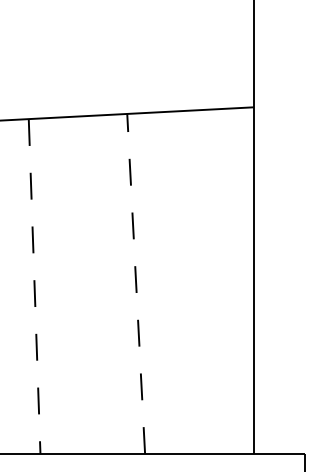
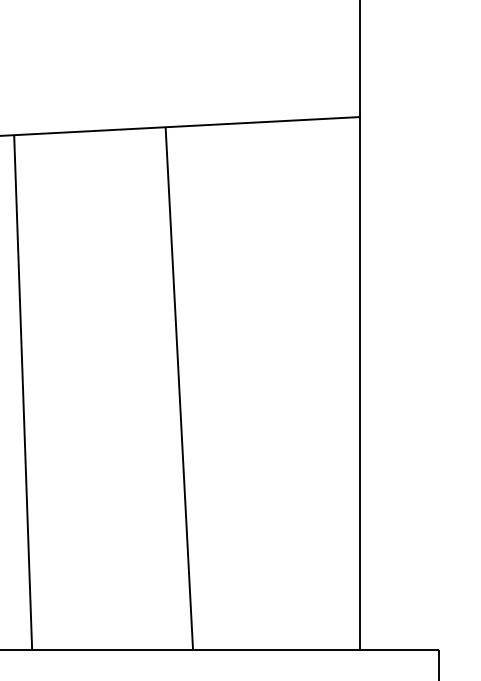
line: (136, 283) -> (179, 388), dashed -> solid
line: (34, 286) -> (22, 392), dashed -> solid

